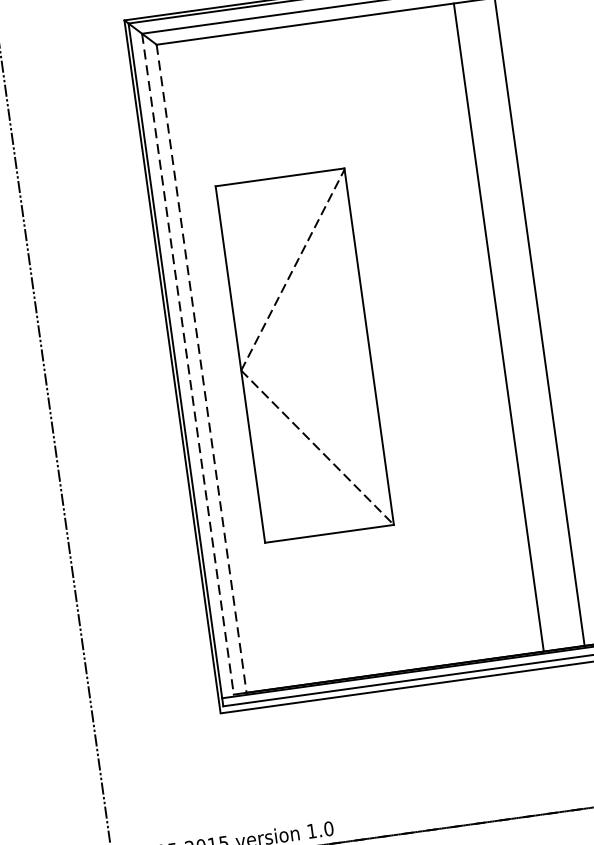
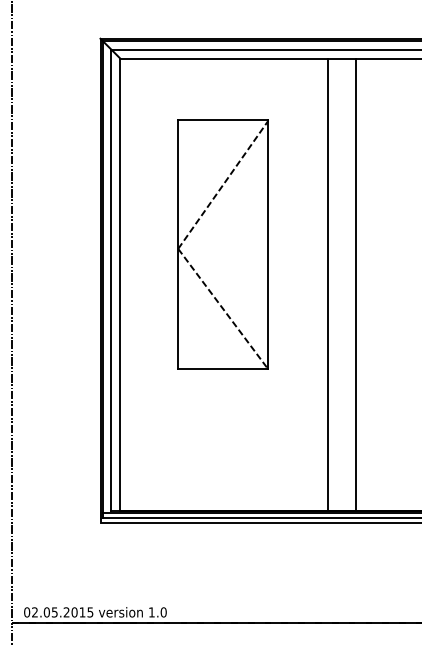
part: (303, 355) -> (222, 244), moved
line: (188, 364) -> (111, 280), dashed -> solid
line: (202, 369) -> (120, 285), dashed -> solid

